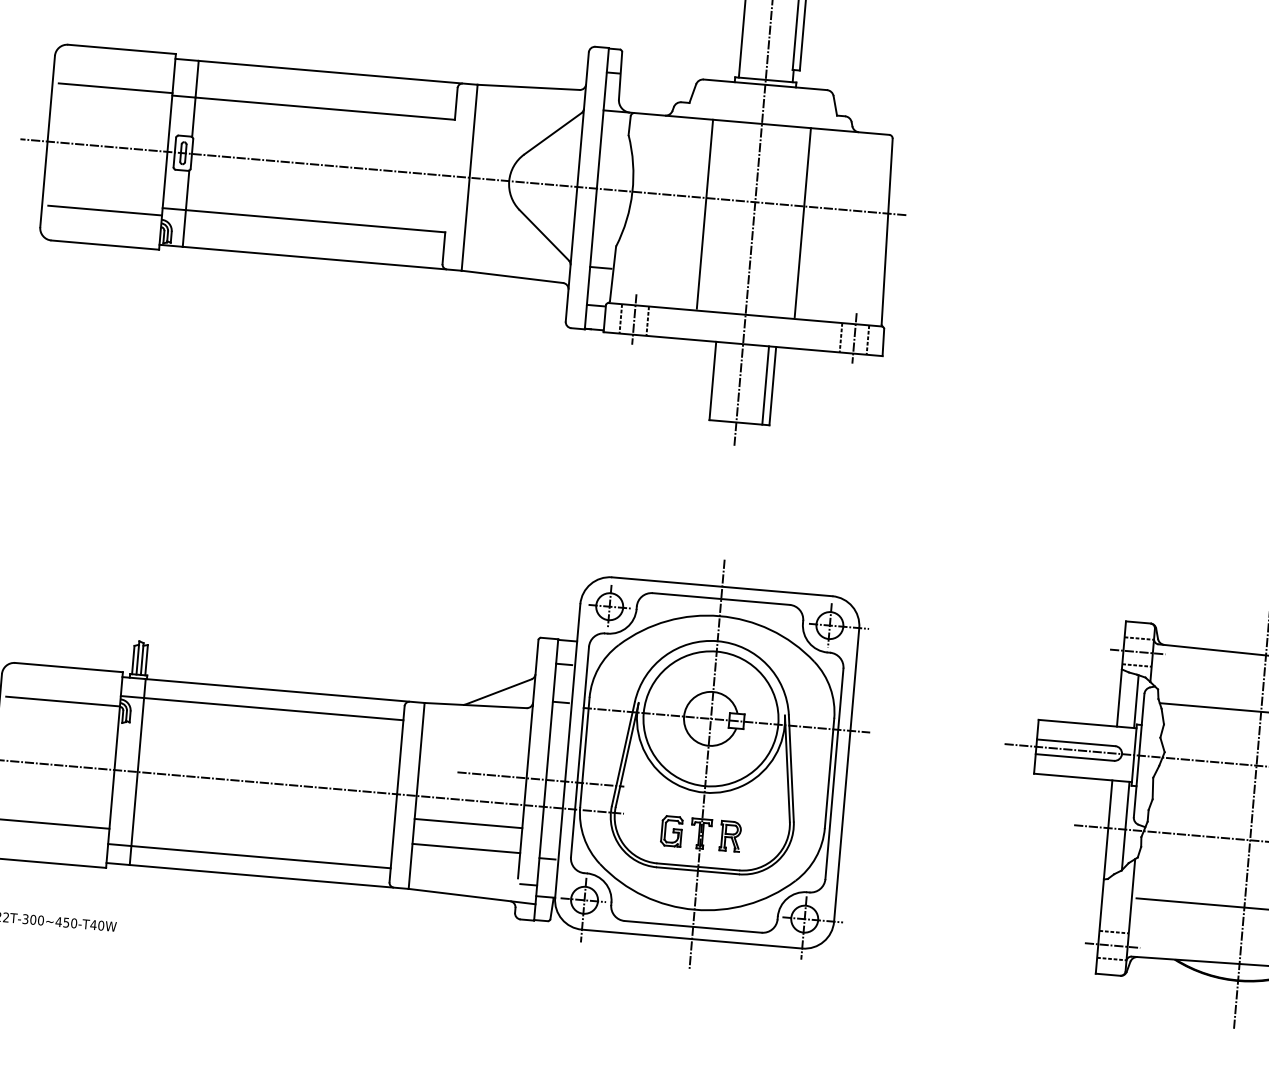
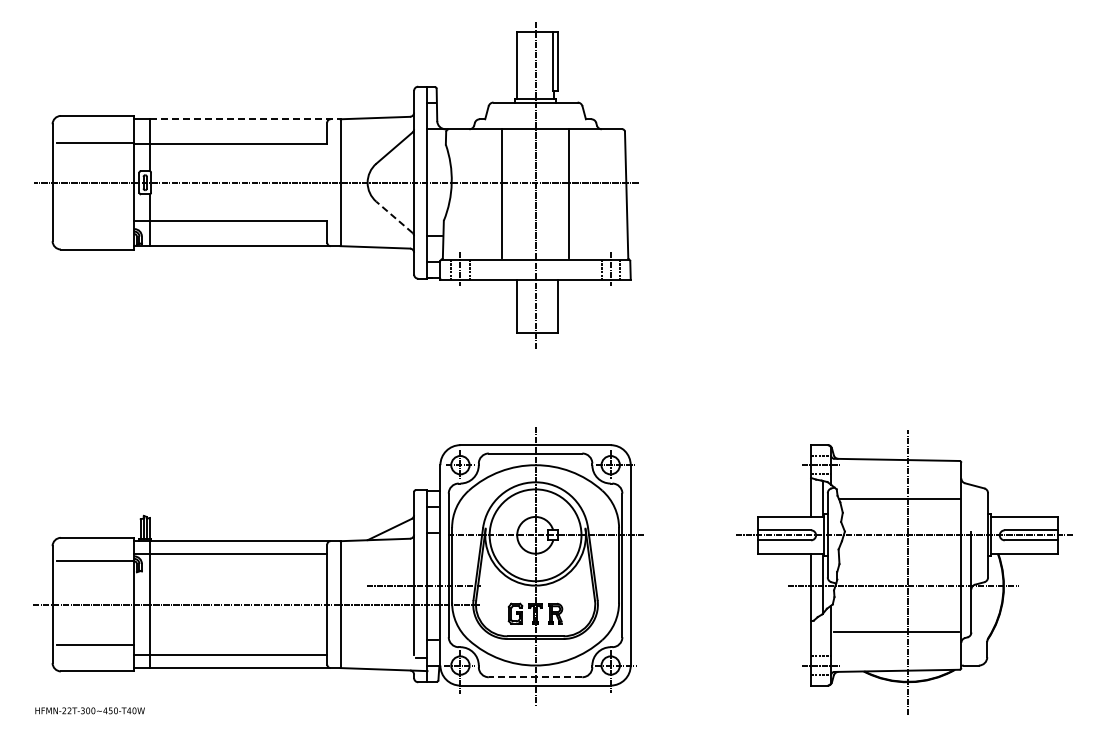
line: (338, 73) -> (245, 119), solid -> dashed
line: (104, 211) -> (95, 226), removed
line: (544, 235) -> (394, 217), solid -> dashed
line: (765, 385) -> (553, 306), removed
line: (468, 823) -> (377, 620), removed
line: (466, 848) -> (377, 637), removed
line: (693, 927) -> (535, 677), solid -> dashed

